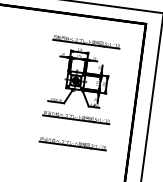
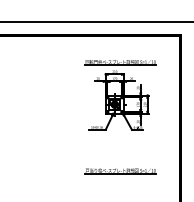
part: (76, 117) -> (120, 143), removed

